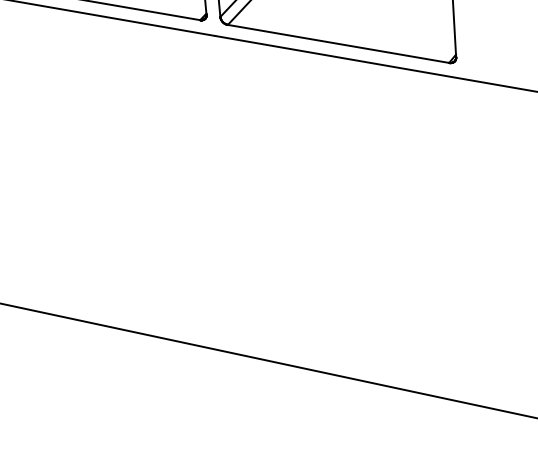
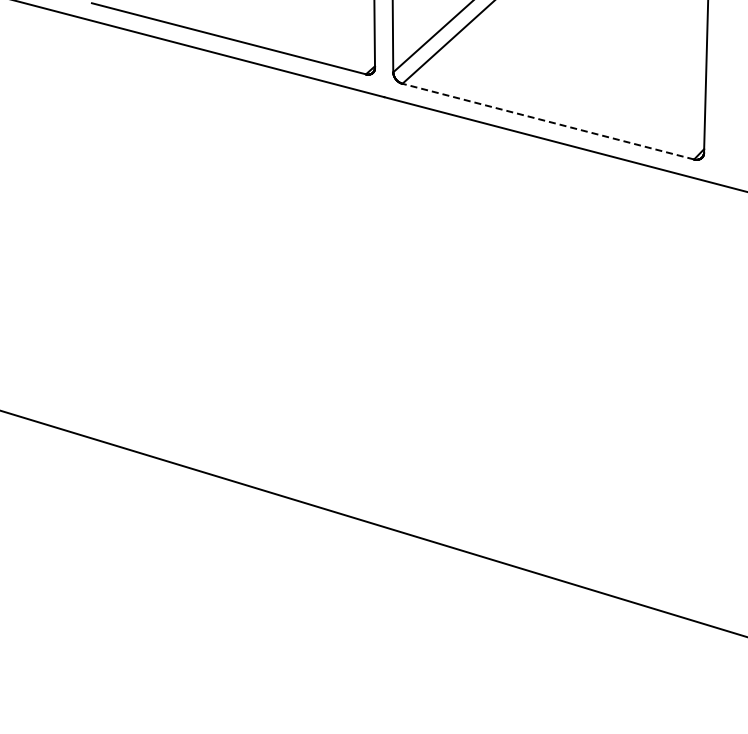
line: (338, 43) -> (548, 121), solid -> dashed

